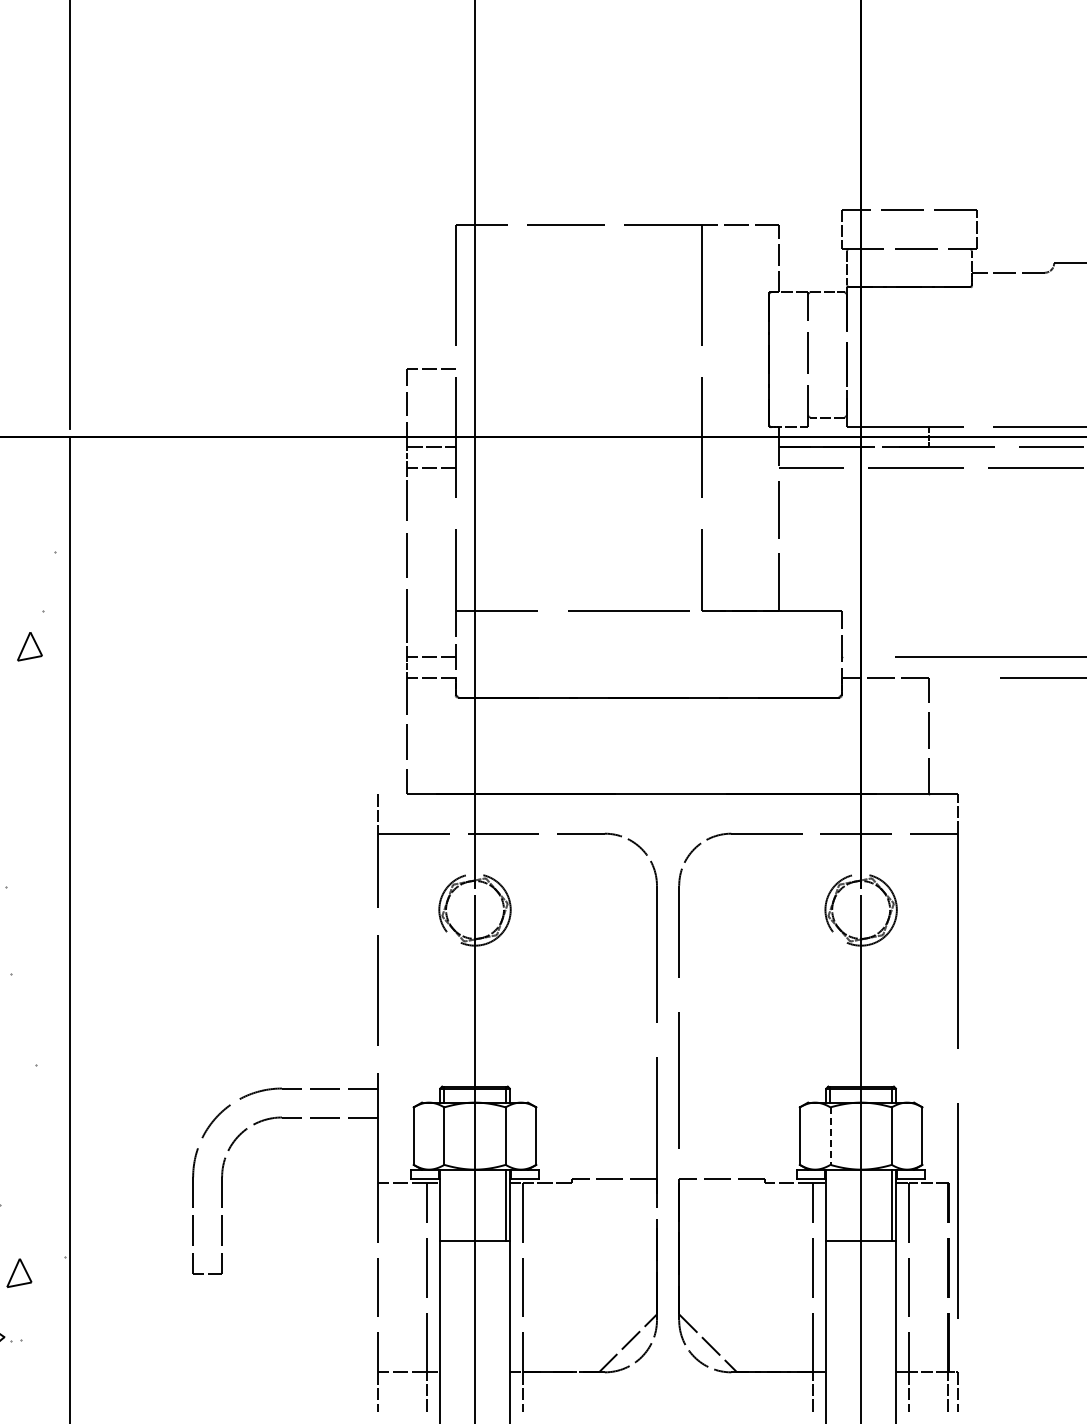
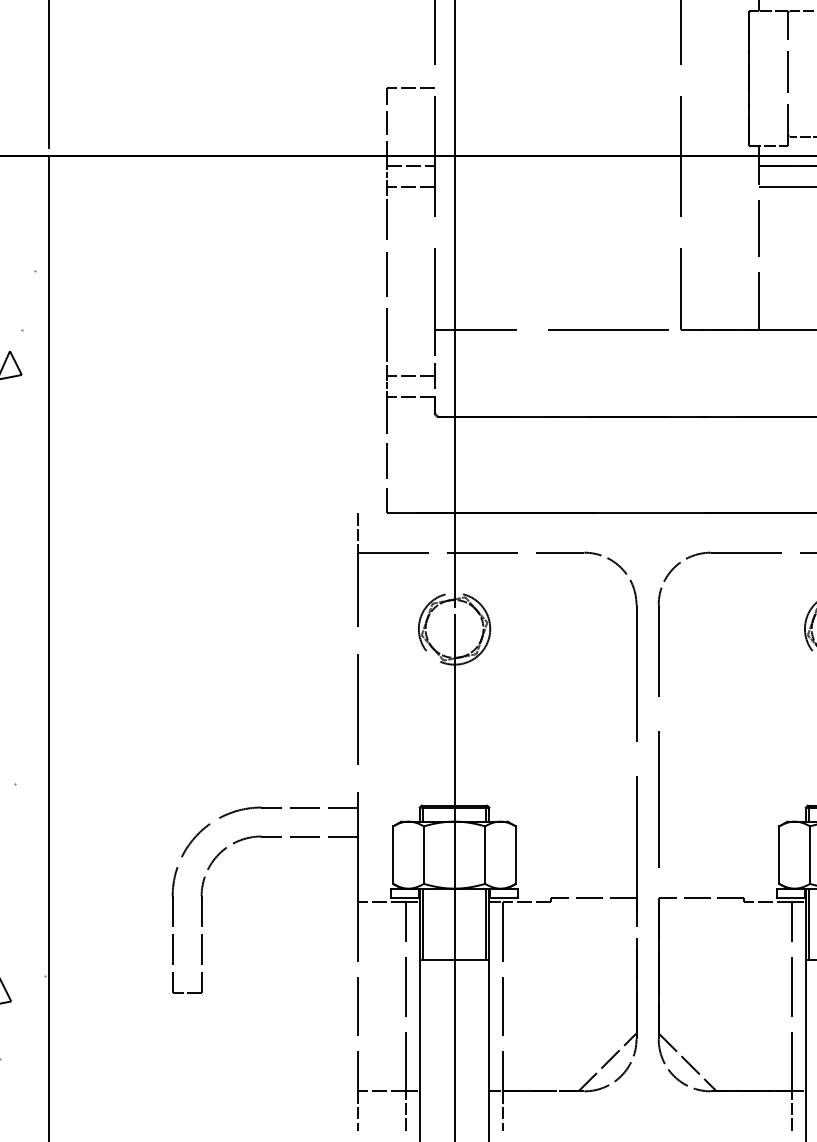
line: (830, 1136) -> (810, 855), dashed -> solid
line: (443, 1205) -> (423, 924), added
line: (829, 1205) -> (809, 924), added

